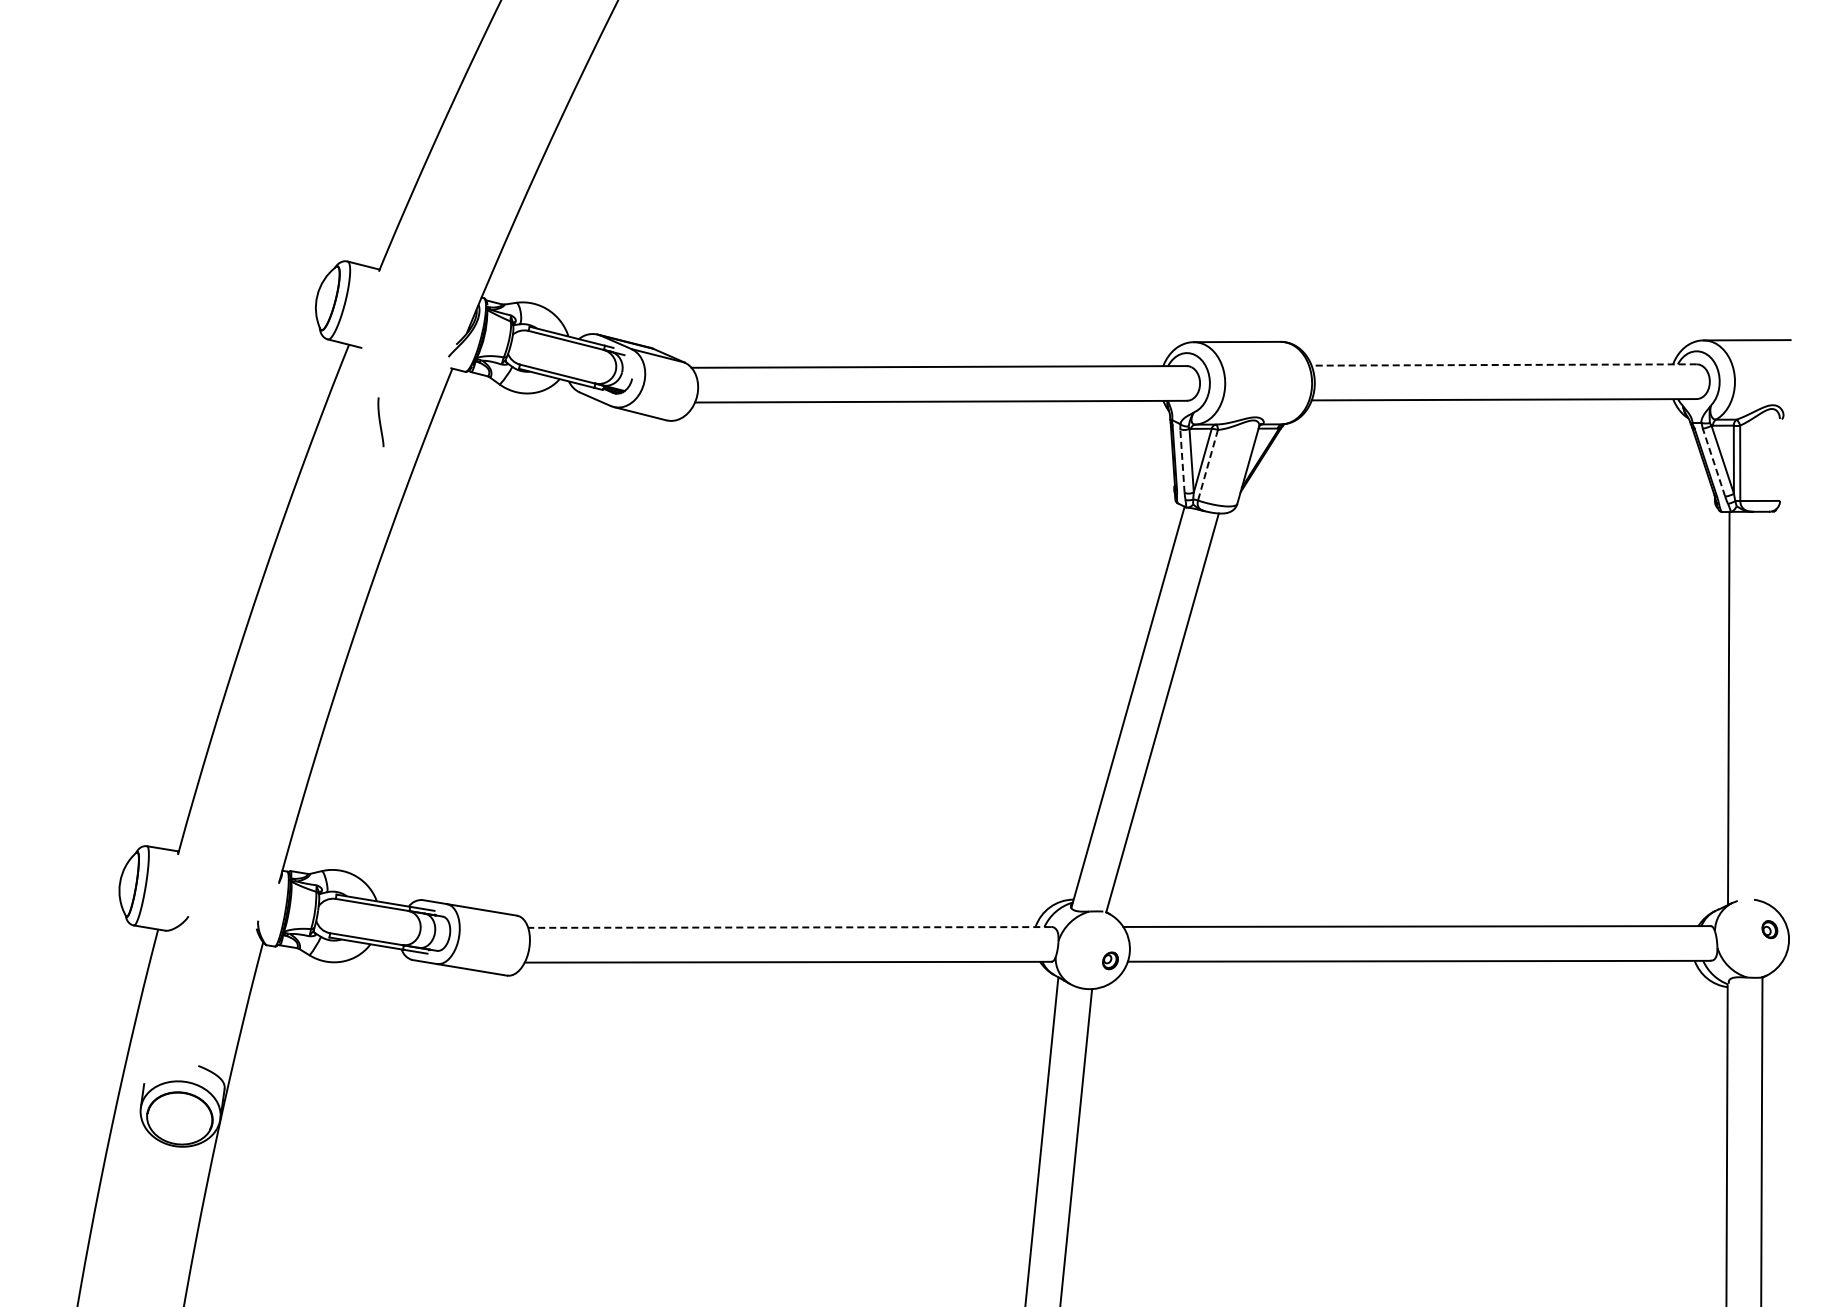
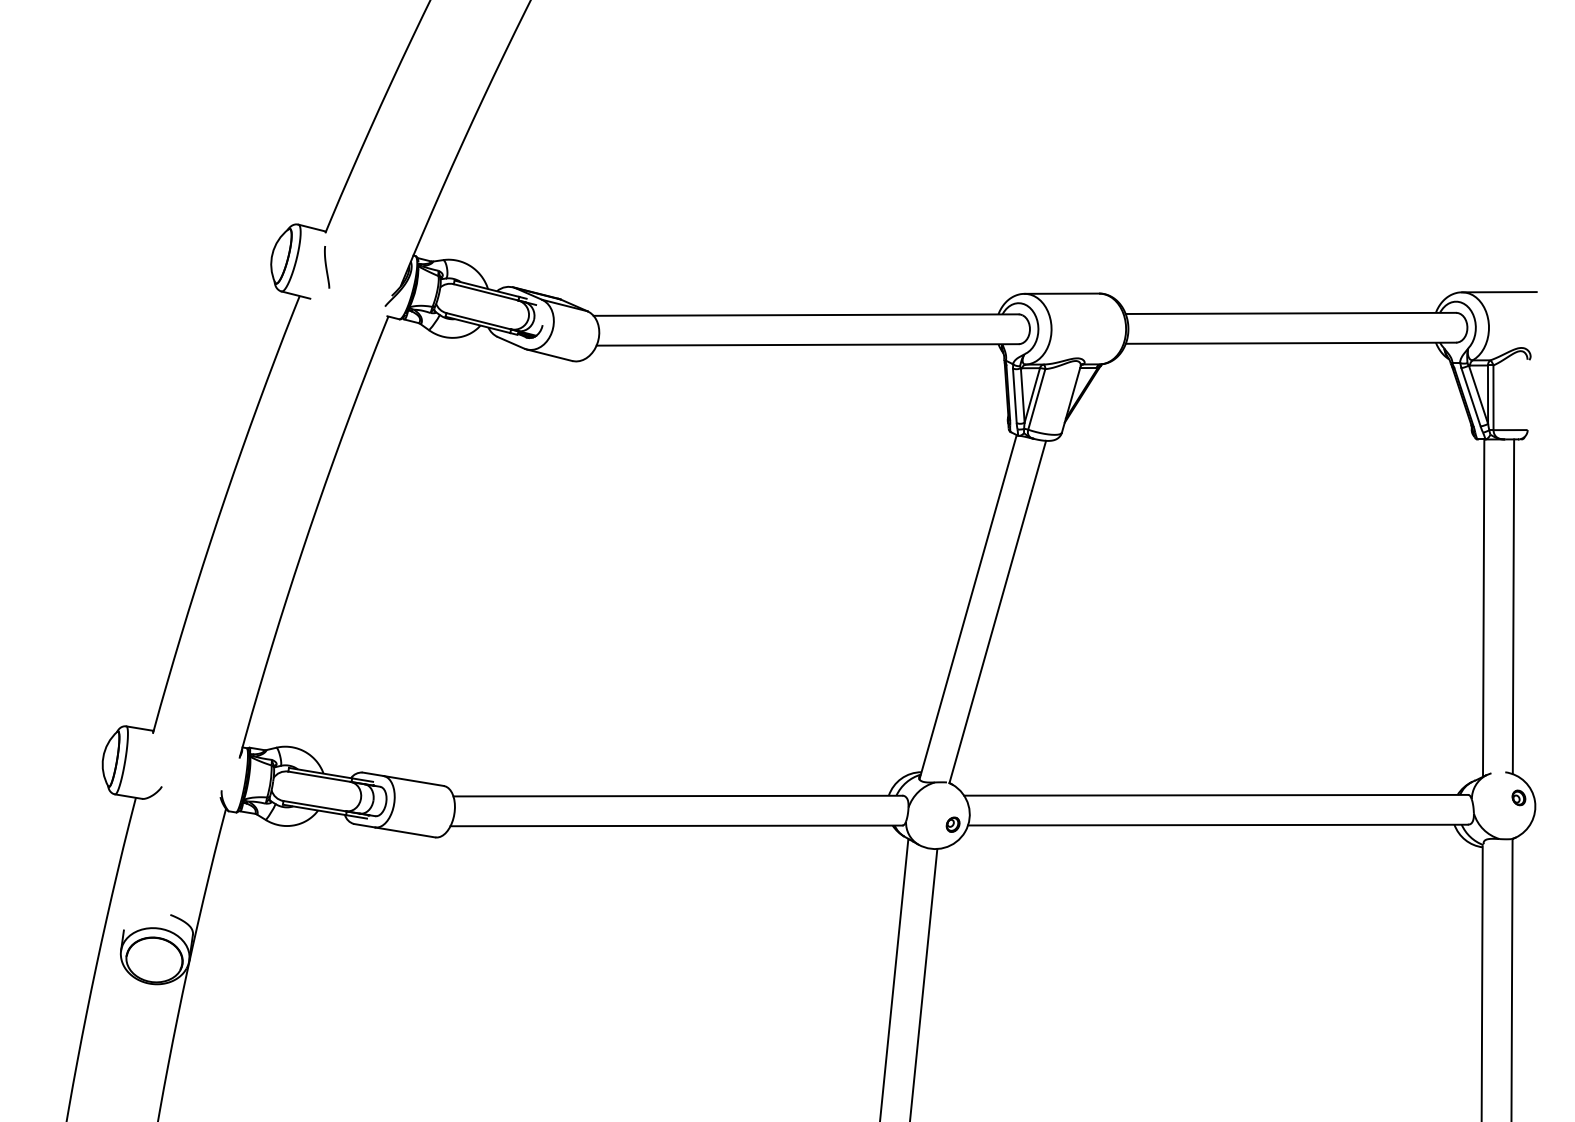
line: (1504, 364) -> (1291, 313), dashed -> solid
curve: (380, 422) -> (326, 267), moved
line: (1182, 461) -> (1014, 396), dashed -> solid
line: (1713, 462) -> (1470, 397), dashed -> solid
line: (1208, 465) -> (1037, 399), dashed -> solid
line: (1763, 706) -> (1513, 606), added
line: (789, 927) -> (677, 796), dashed -> solid

